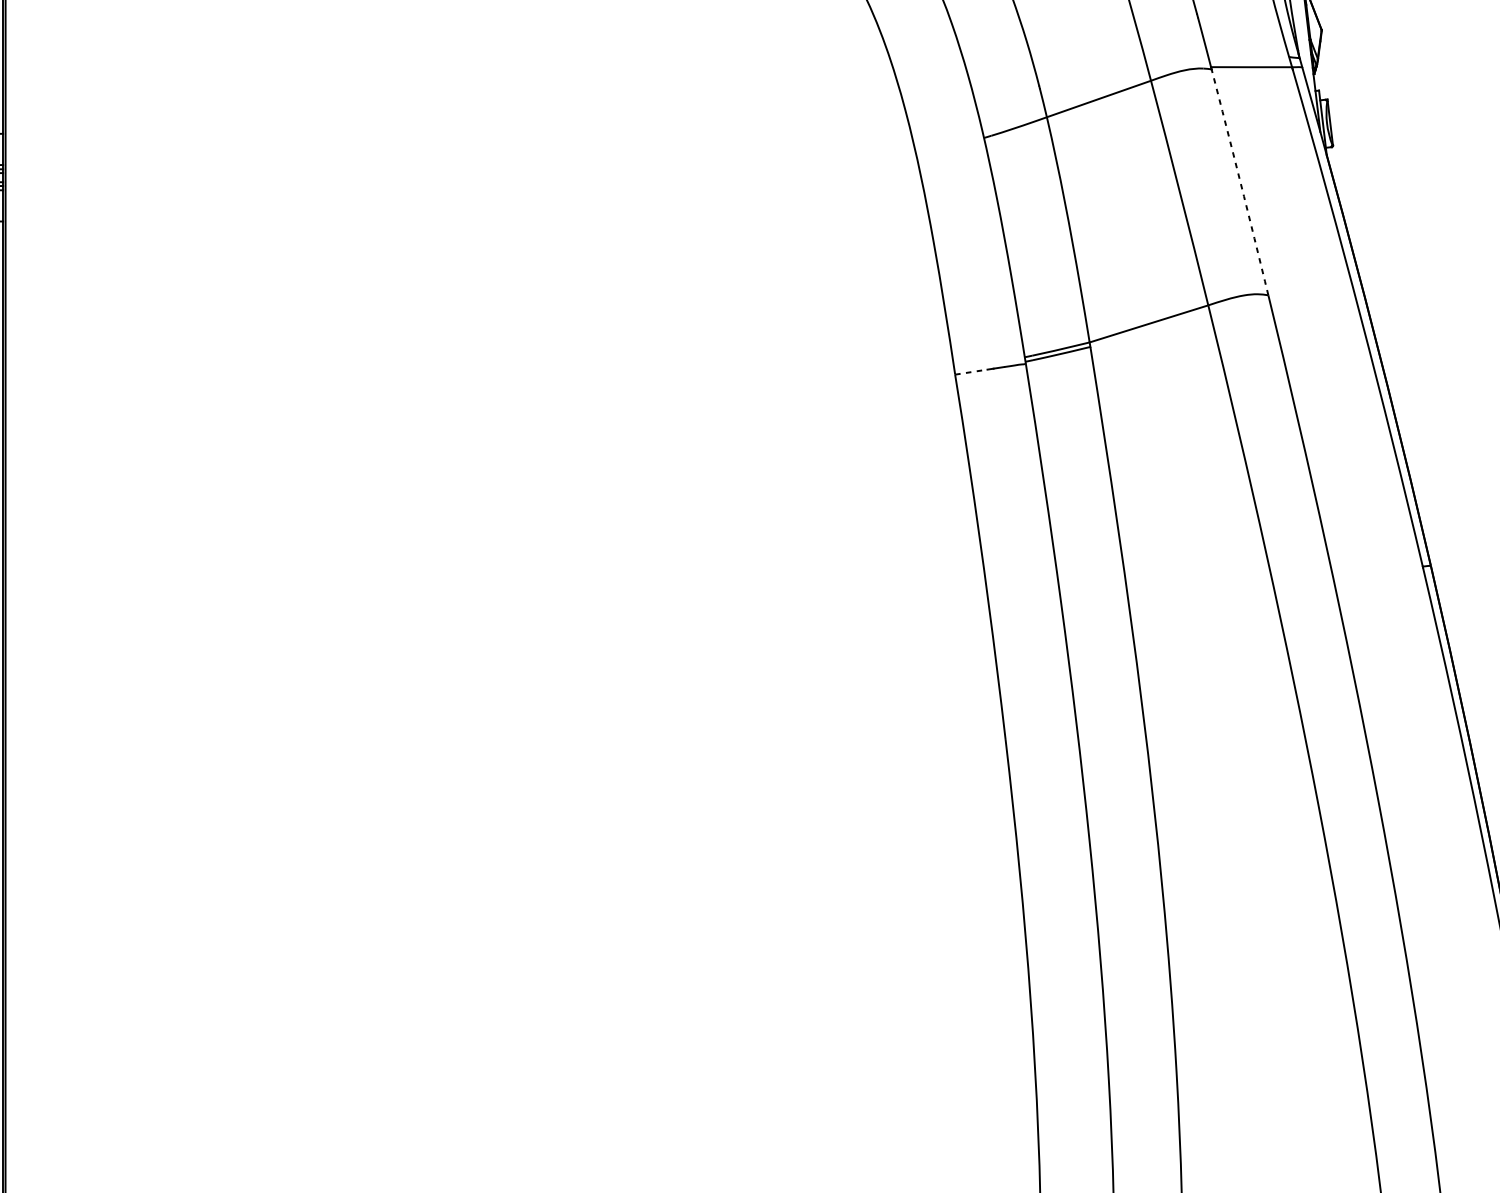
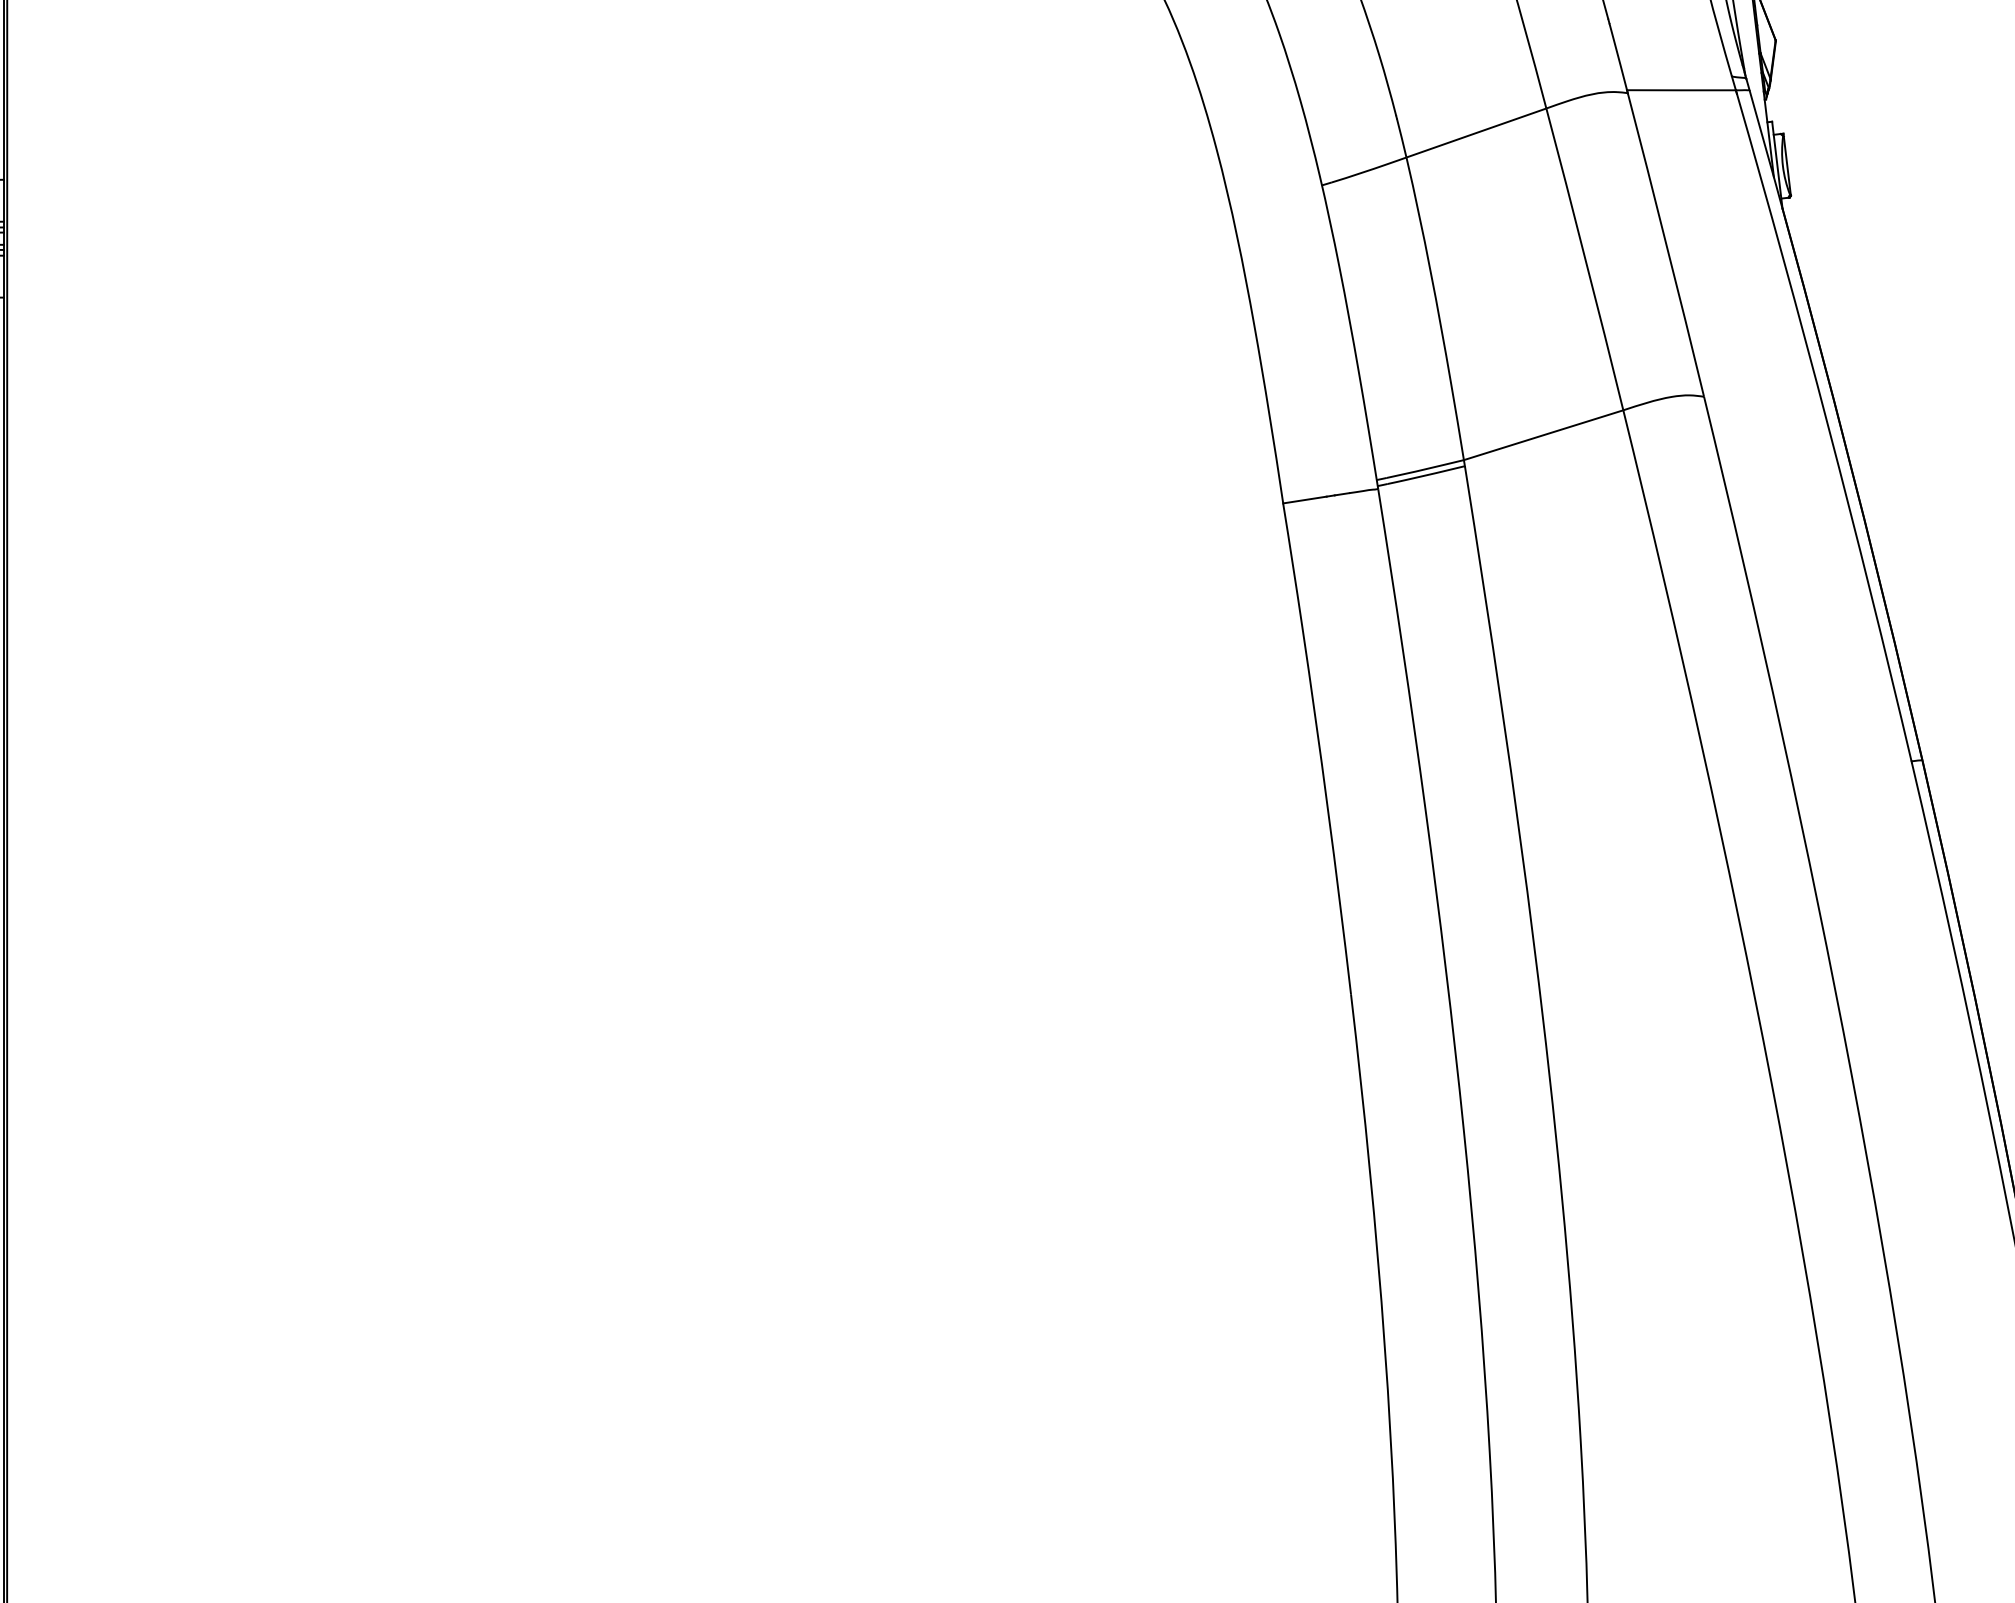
arc: (1240, 181) -> (1666, 244), dashed -> solid
line: (971, 372) -> (1304, 500), dashed -> solid

